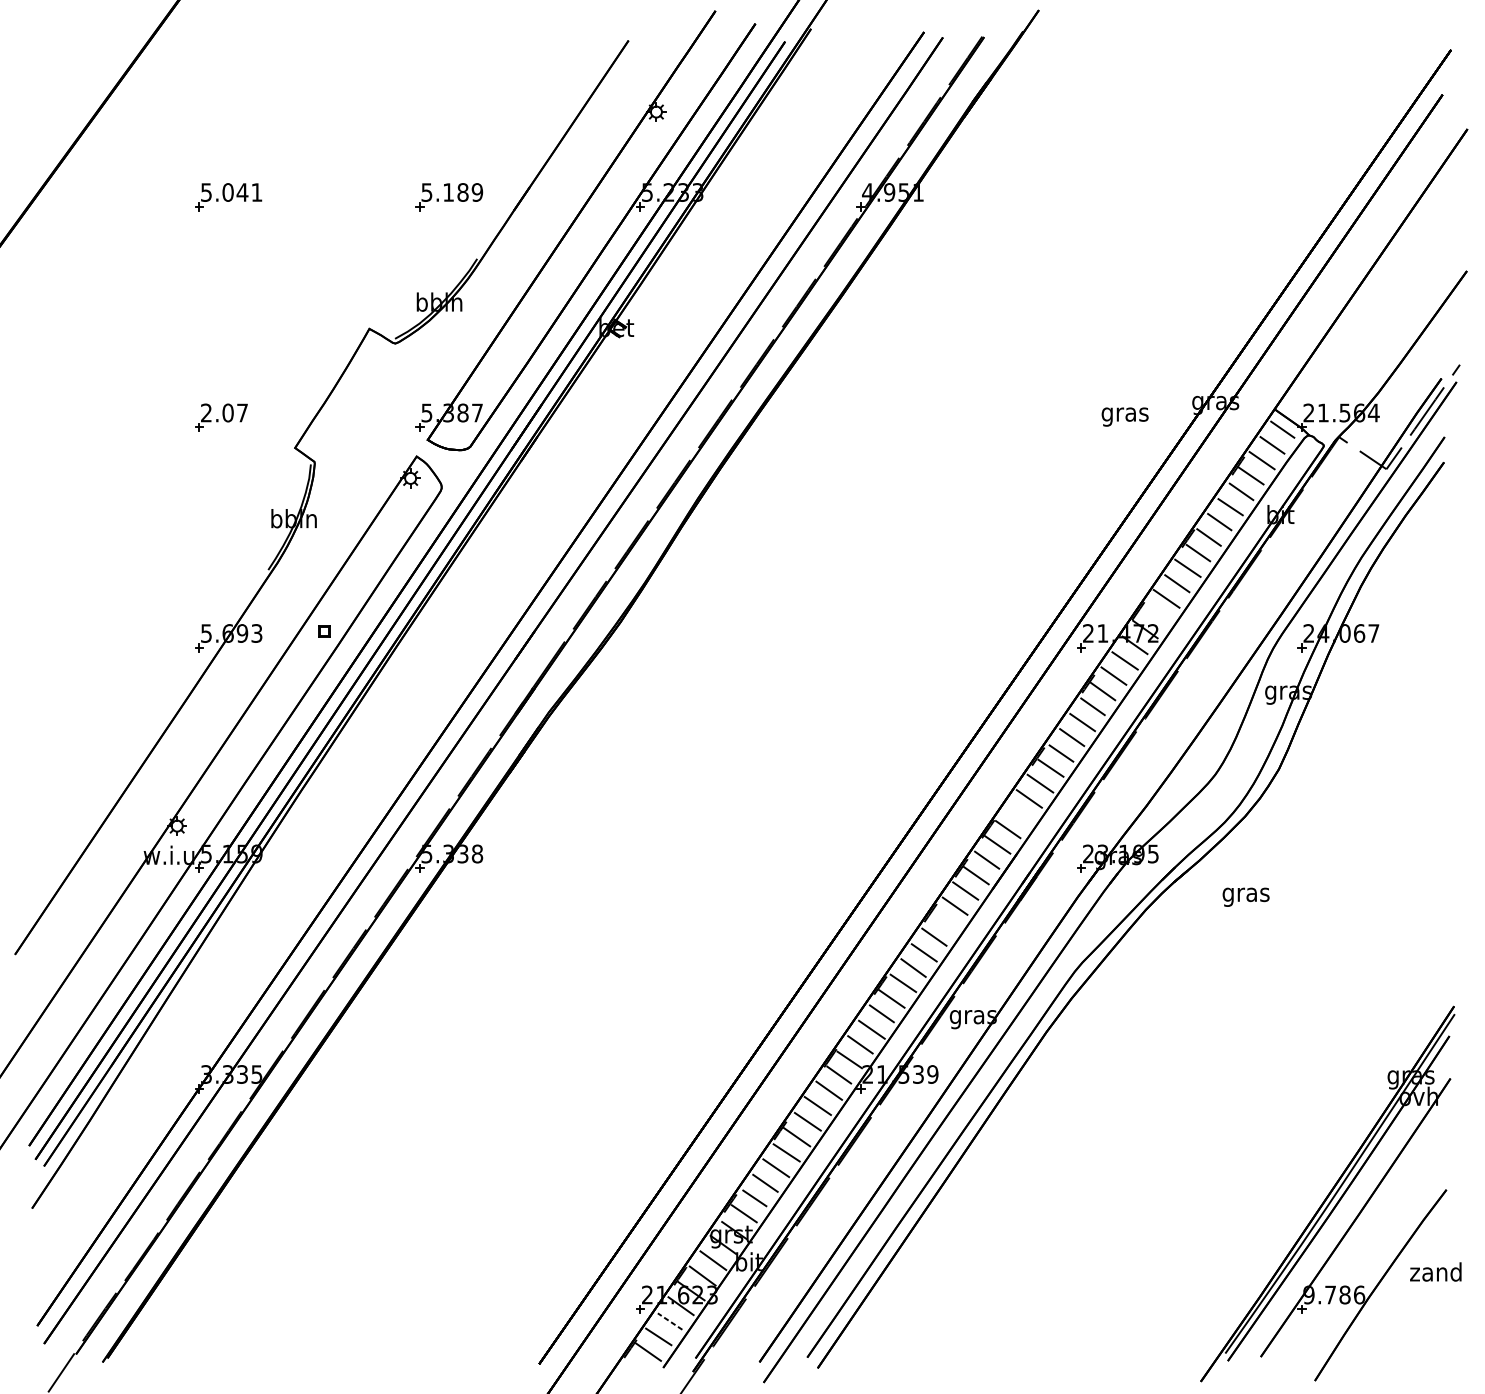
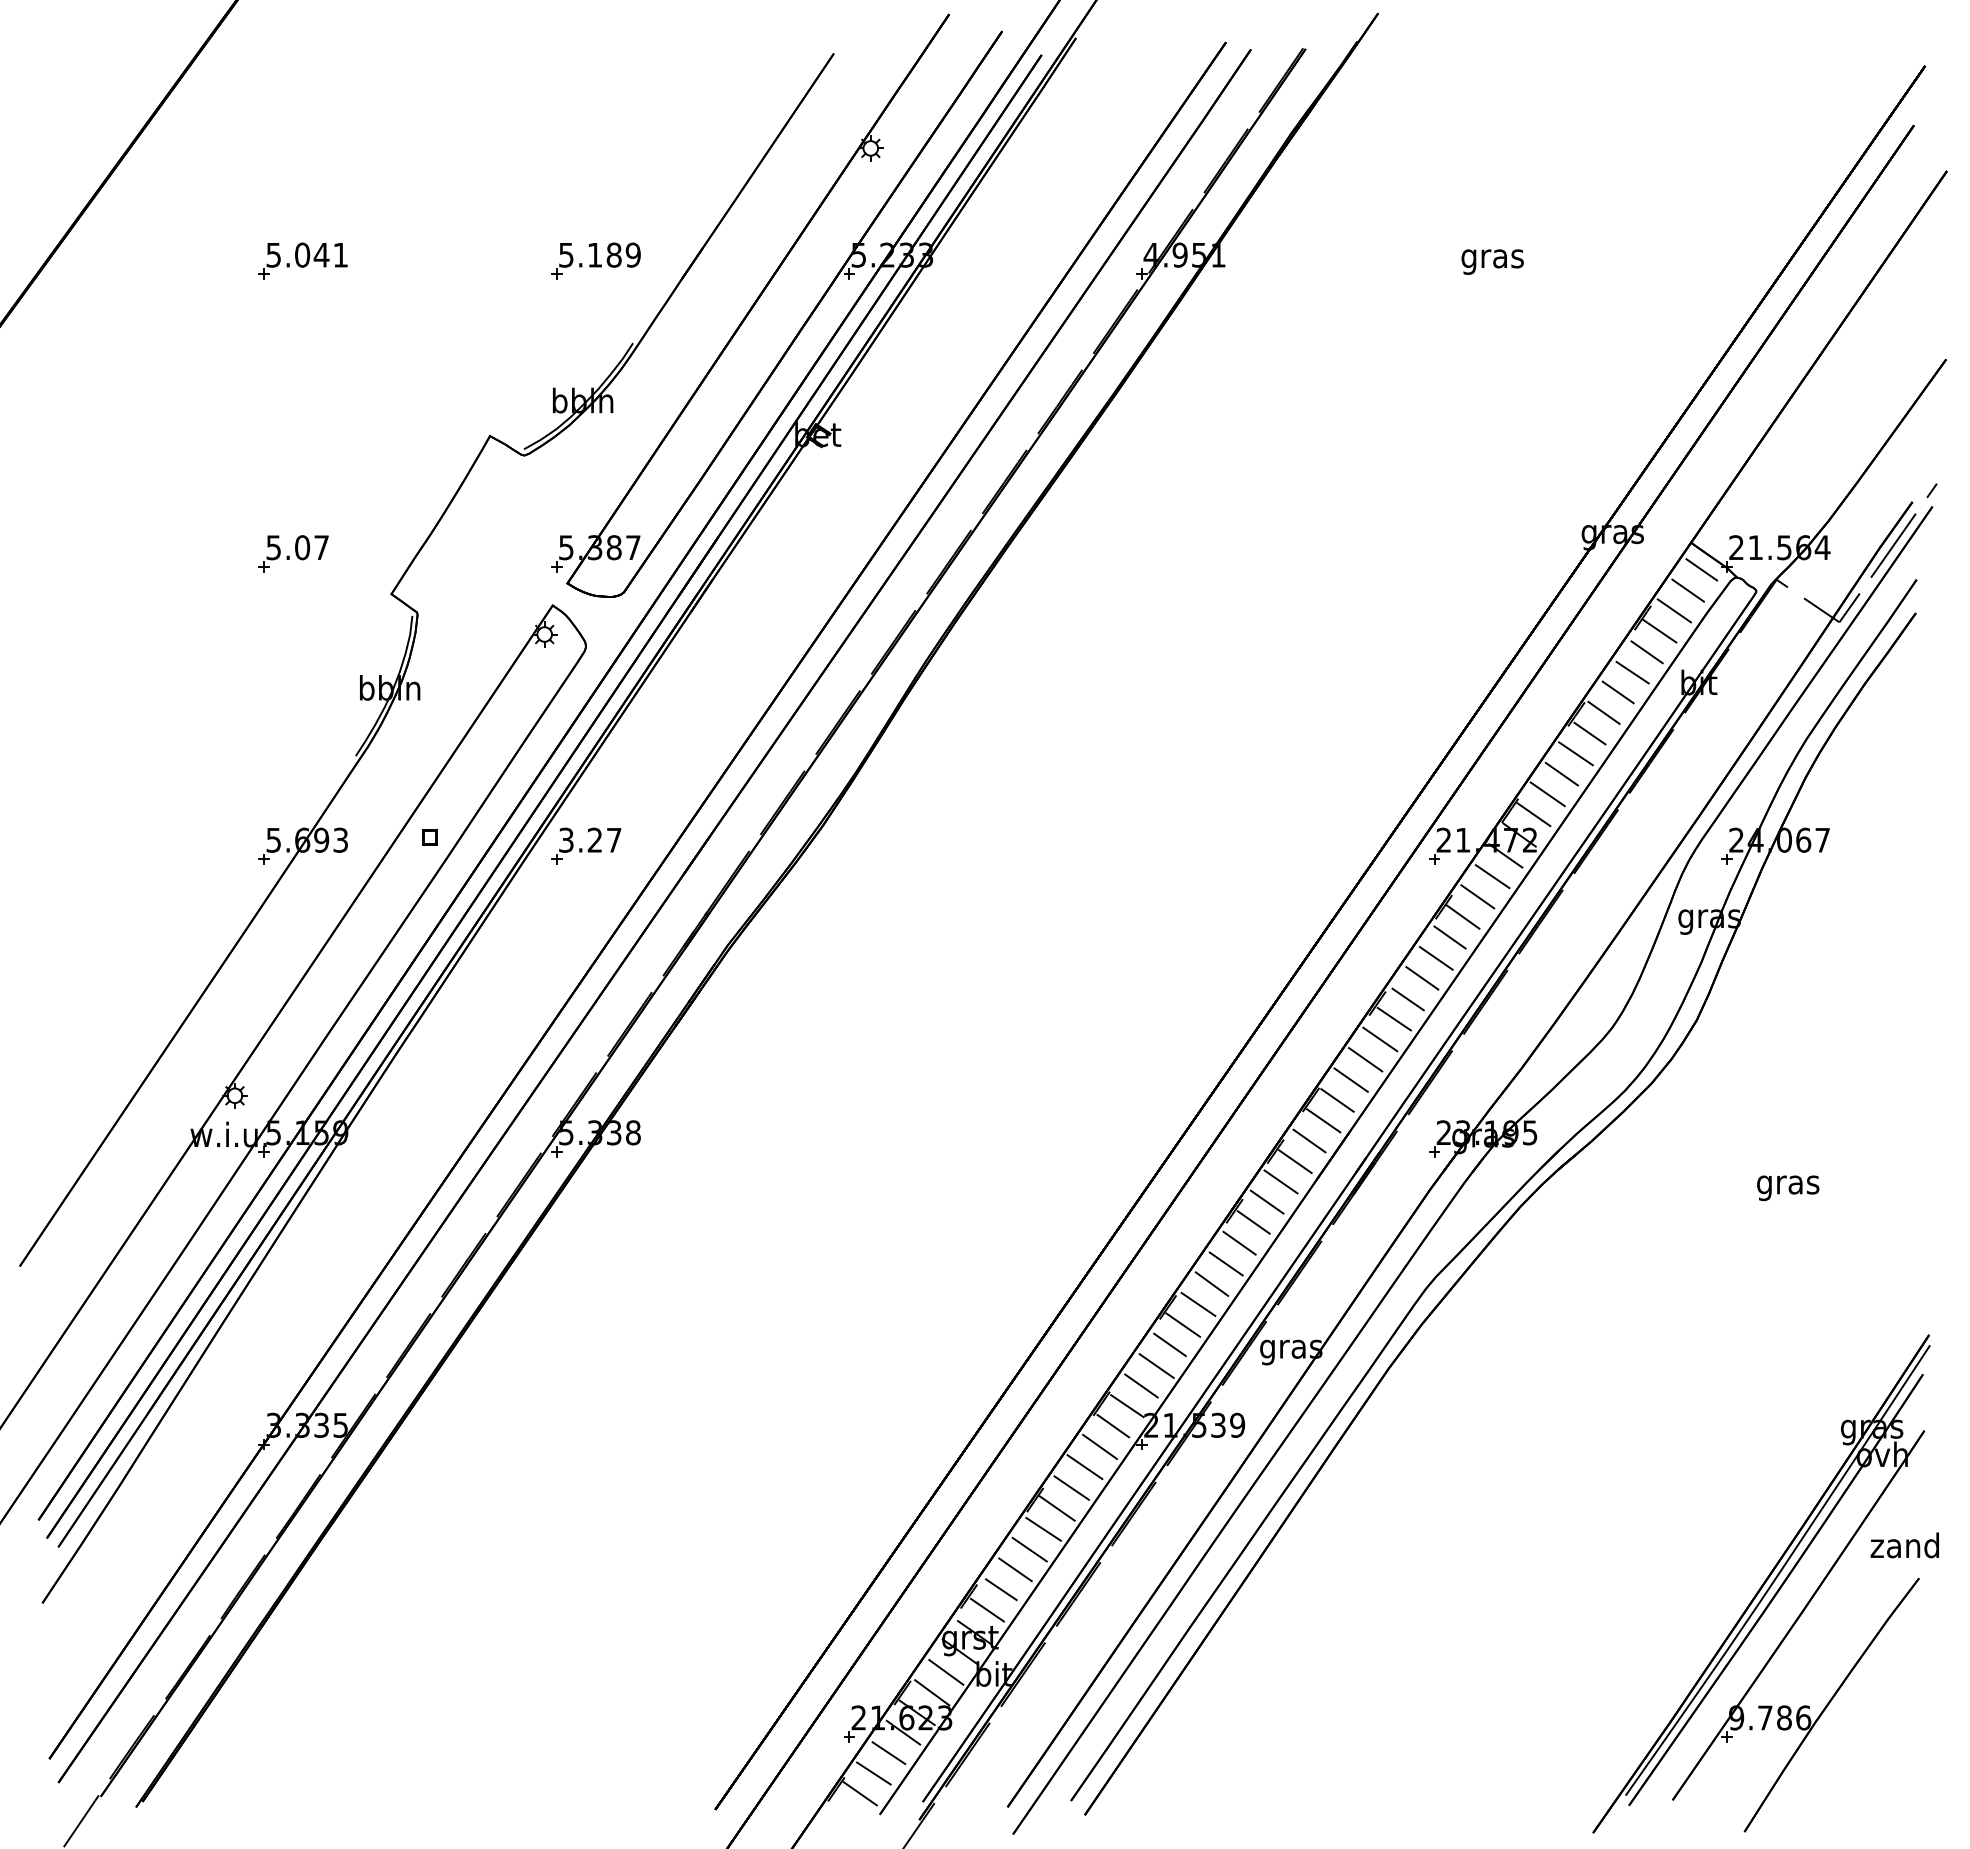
text: (206, 412) -> (273, 547), 2.07 -> 5.07
text: (1125, 416) -> (1492, 261), moved
line: (1155, 614) -> (1533, 814), added
part: (442, 637) -> (586, 845), added
line: (1017, 813) -> (1350, 1079), added
text: (1246, 897) -> (1788, 1188), moved
line: (944, 921) -> (1253, 1222), added
text: (1435, 1272) -> (1904, 1545), moved
line: (669, 1321) -> (888, 1753), dashed -> solid

